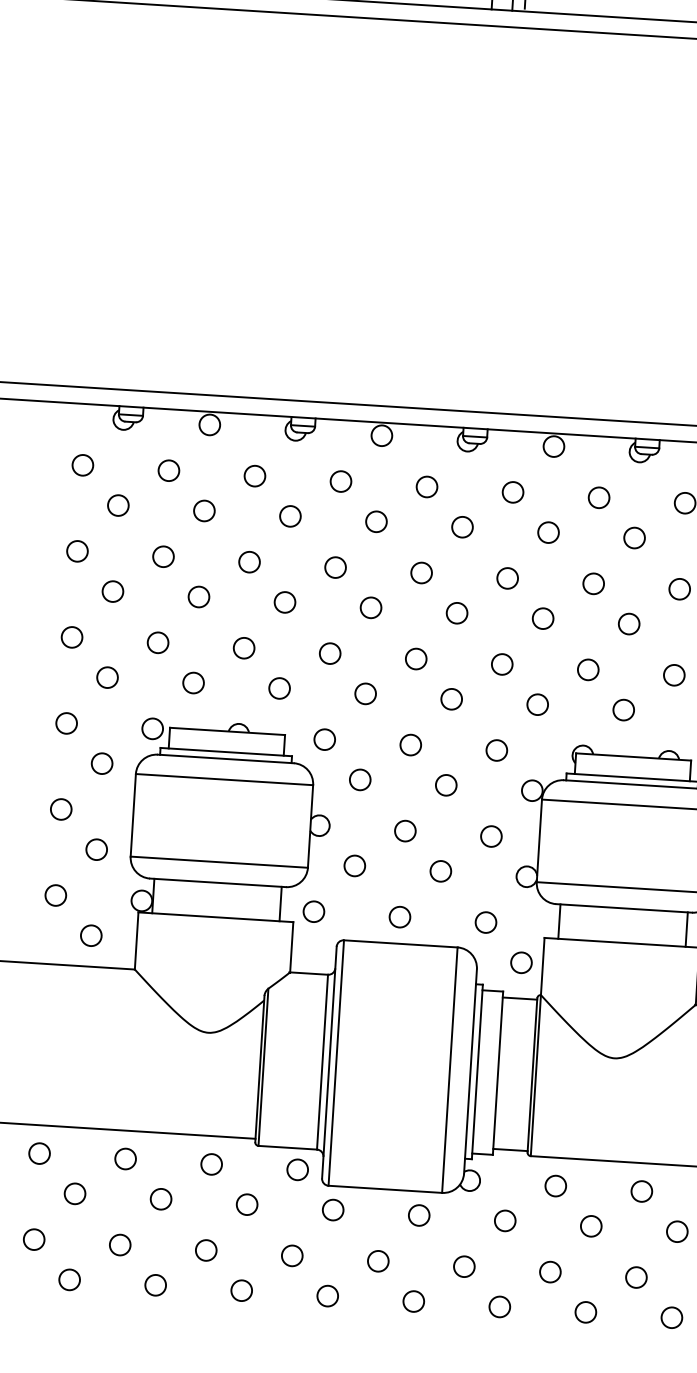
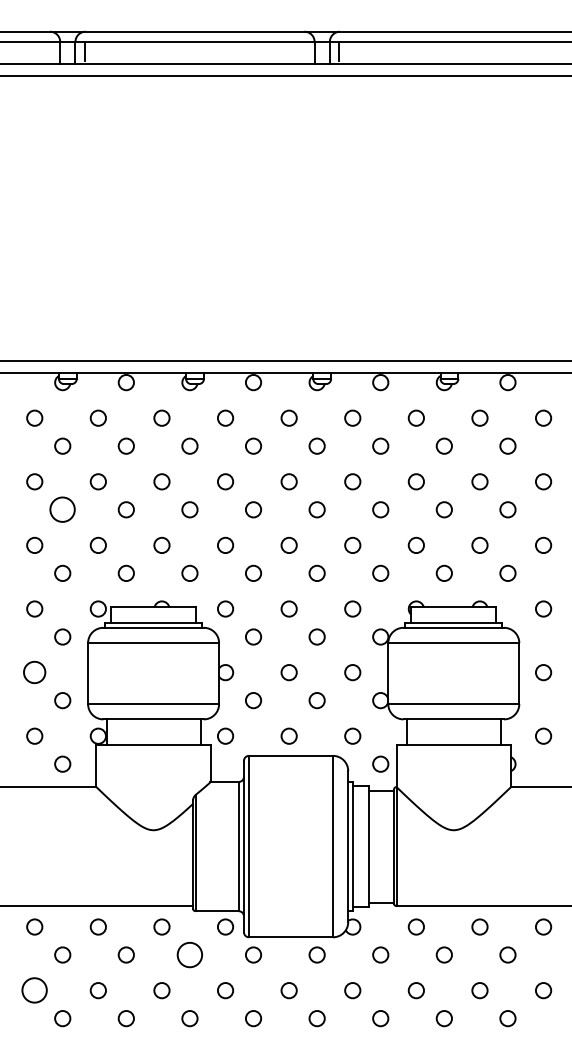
circle: (112, 591) -> (62, 509), size x1.6
circle: (60, 809) -> (34, 672), size x1.4
circle: (246, 1203) -> (189, 954), size x1.6
circle: (33, 1239) -> (34, 990), size x1.6

